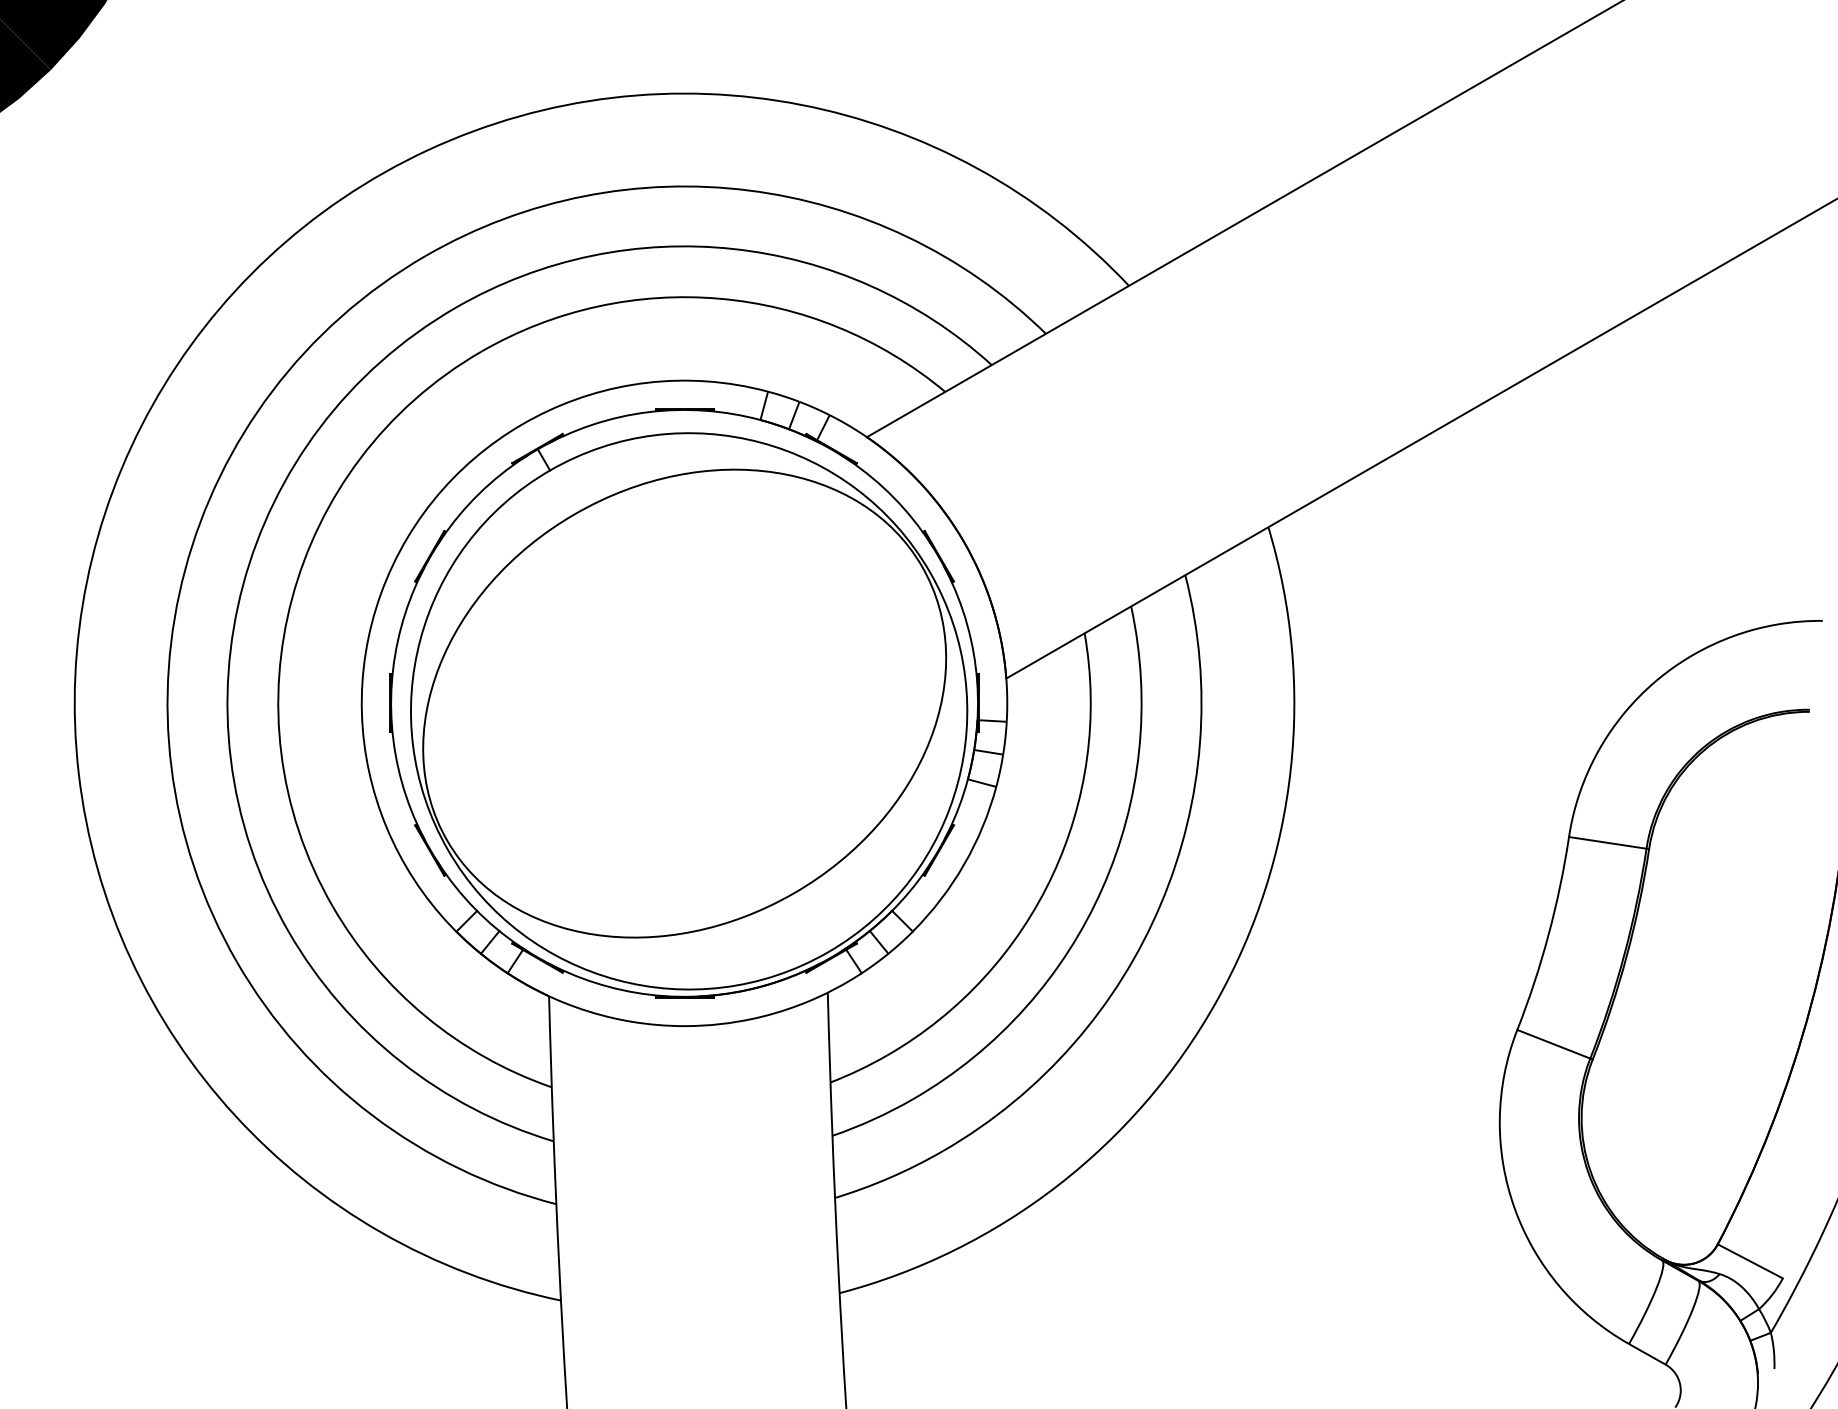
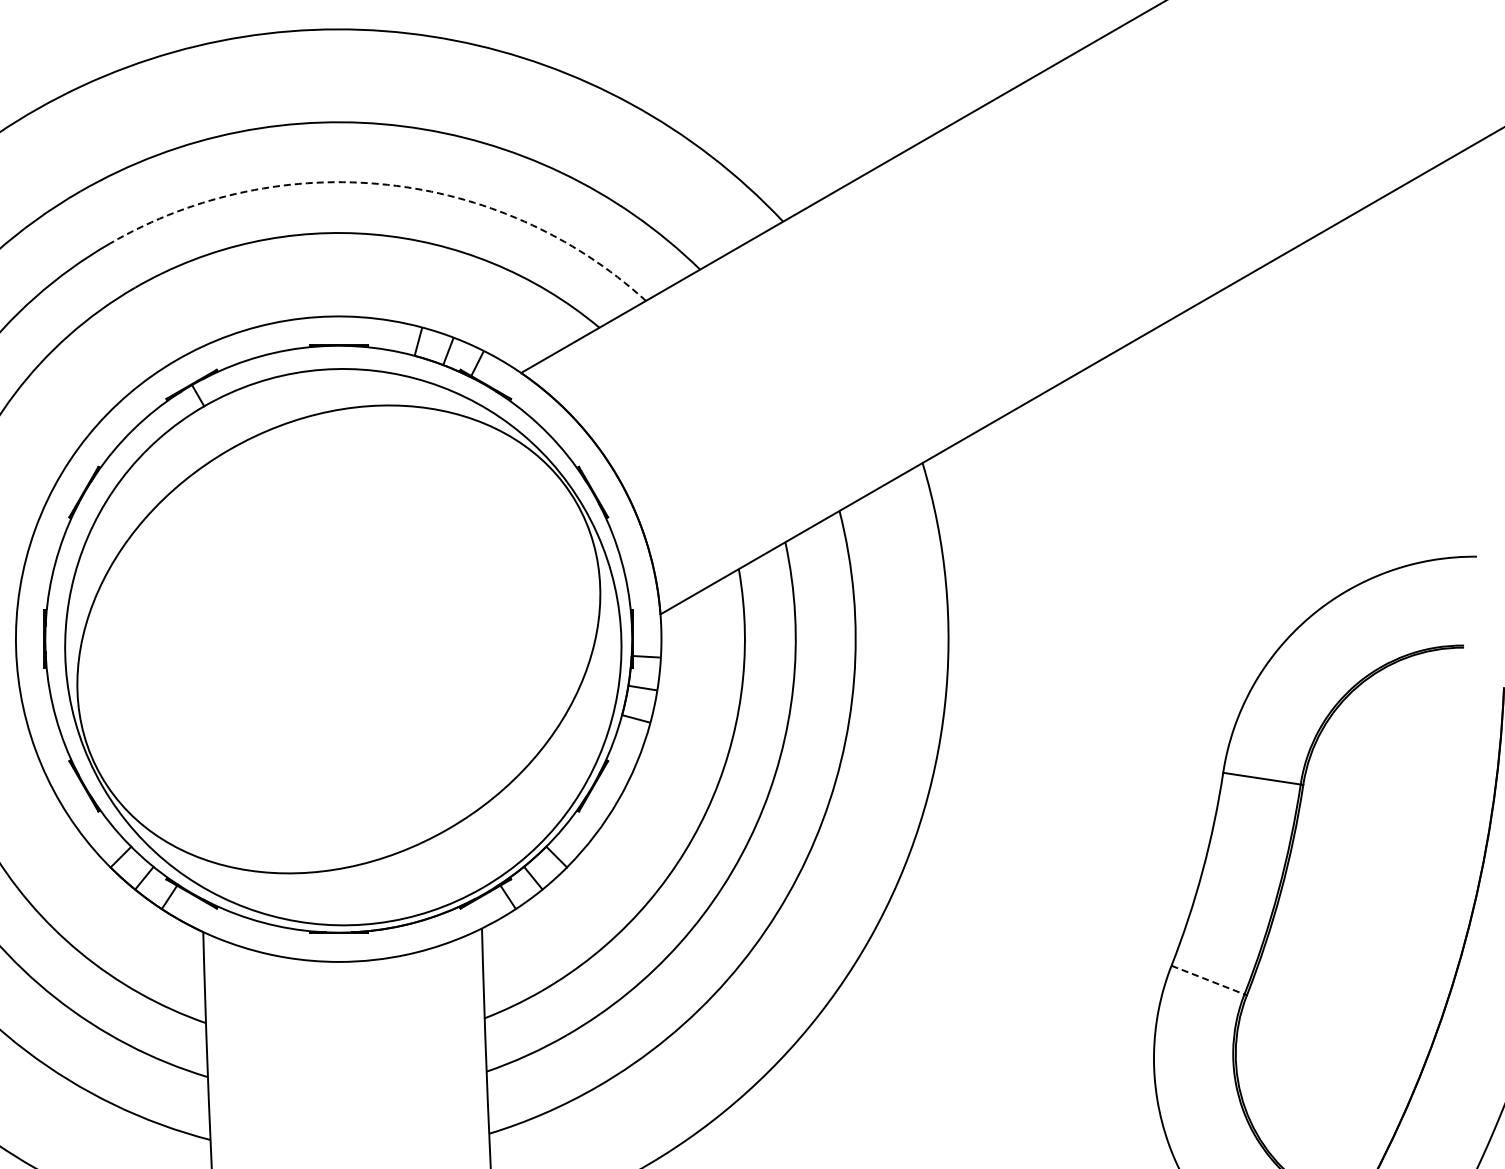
arc: (733, 249) -> (387, 185), solid -> dashed
line: (1554, 1044) -> (1208, 980), solid -> dashed

